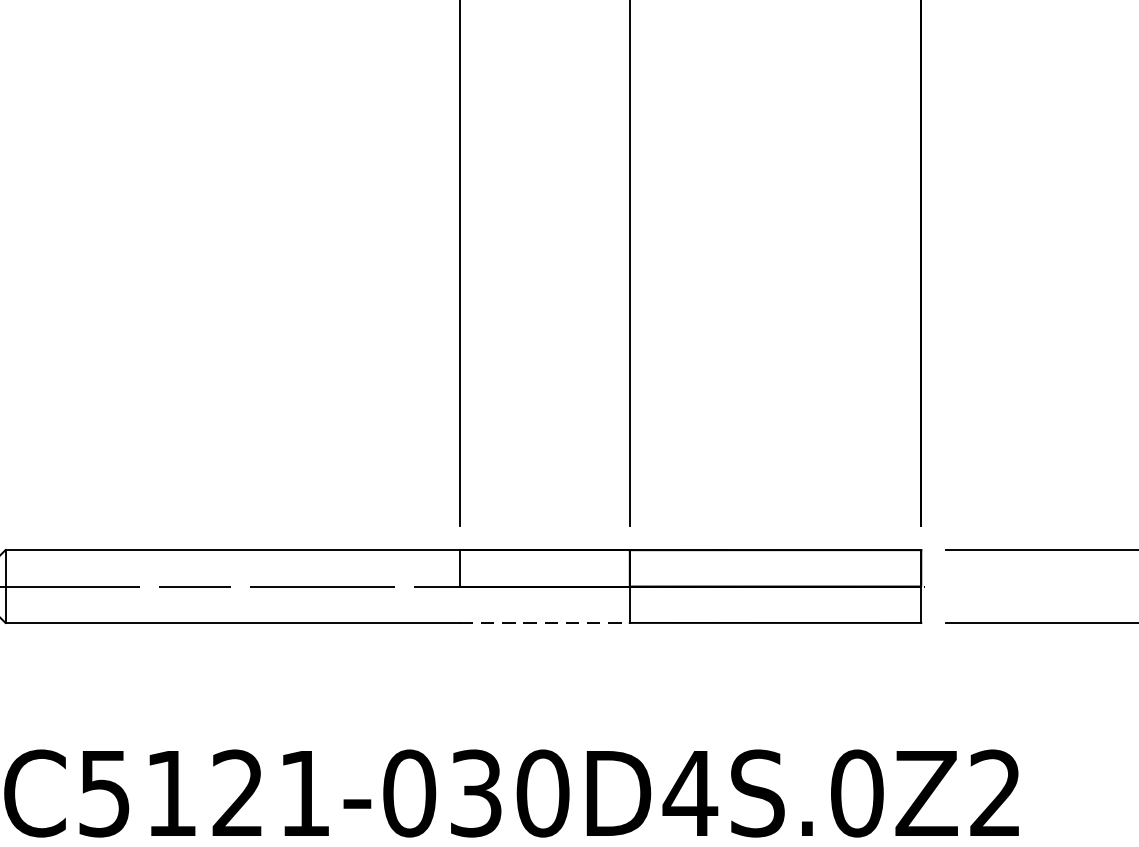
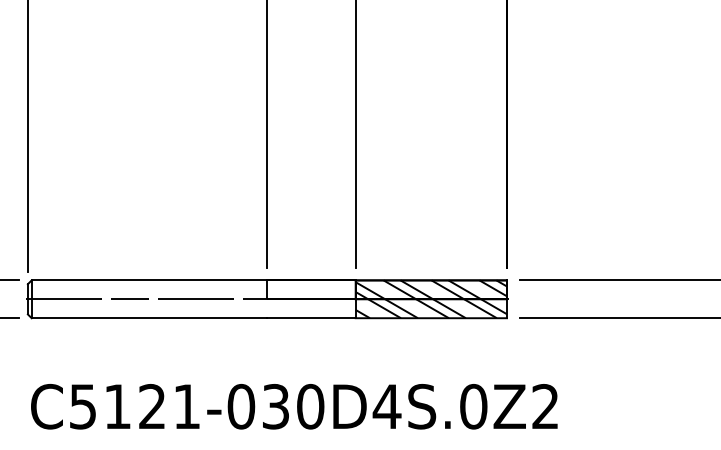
hatch: (773, 586) -> (430, 299), added
line: (546, 623) -> (312, 318), dashed -> solid

